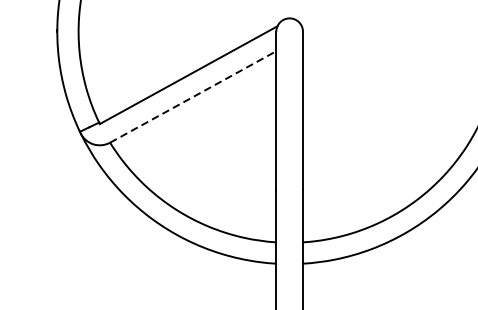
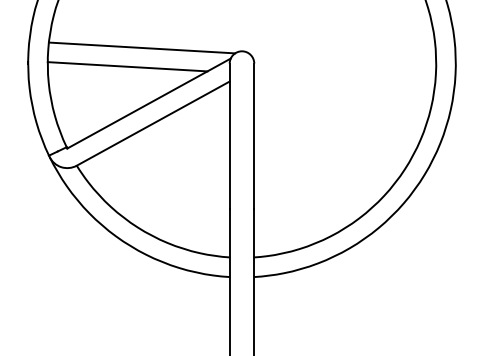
line: (180, 14) -> (141, 47), added
line: (165, 34) -> (127, 66), added
line: (193, 96) -> (153, 123), dashed -> solid

